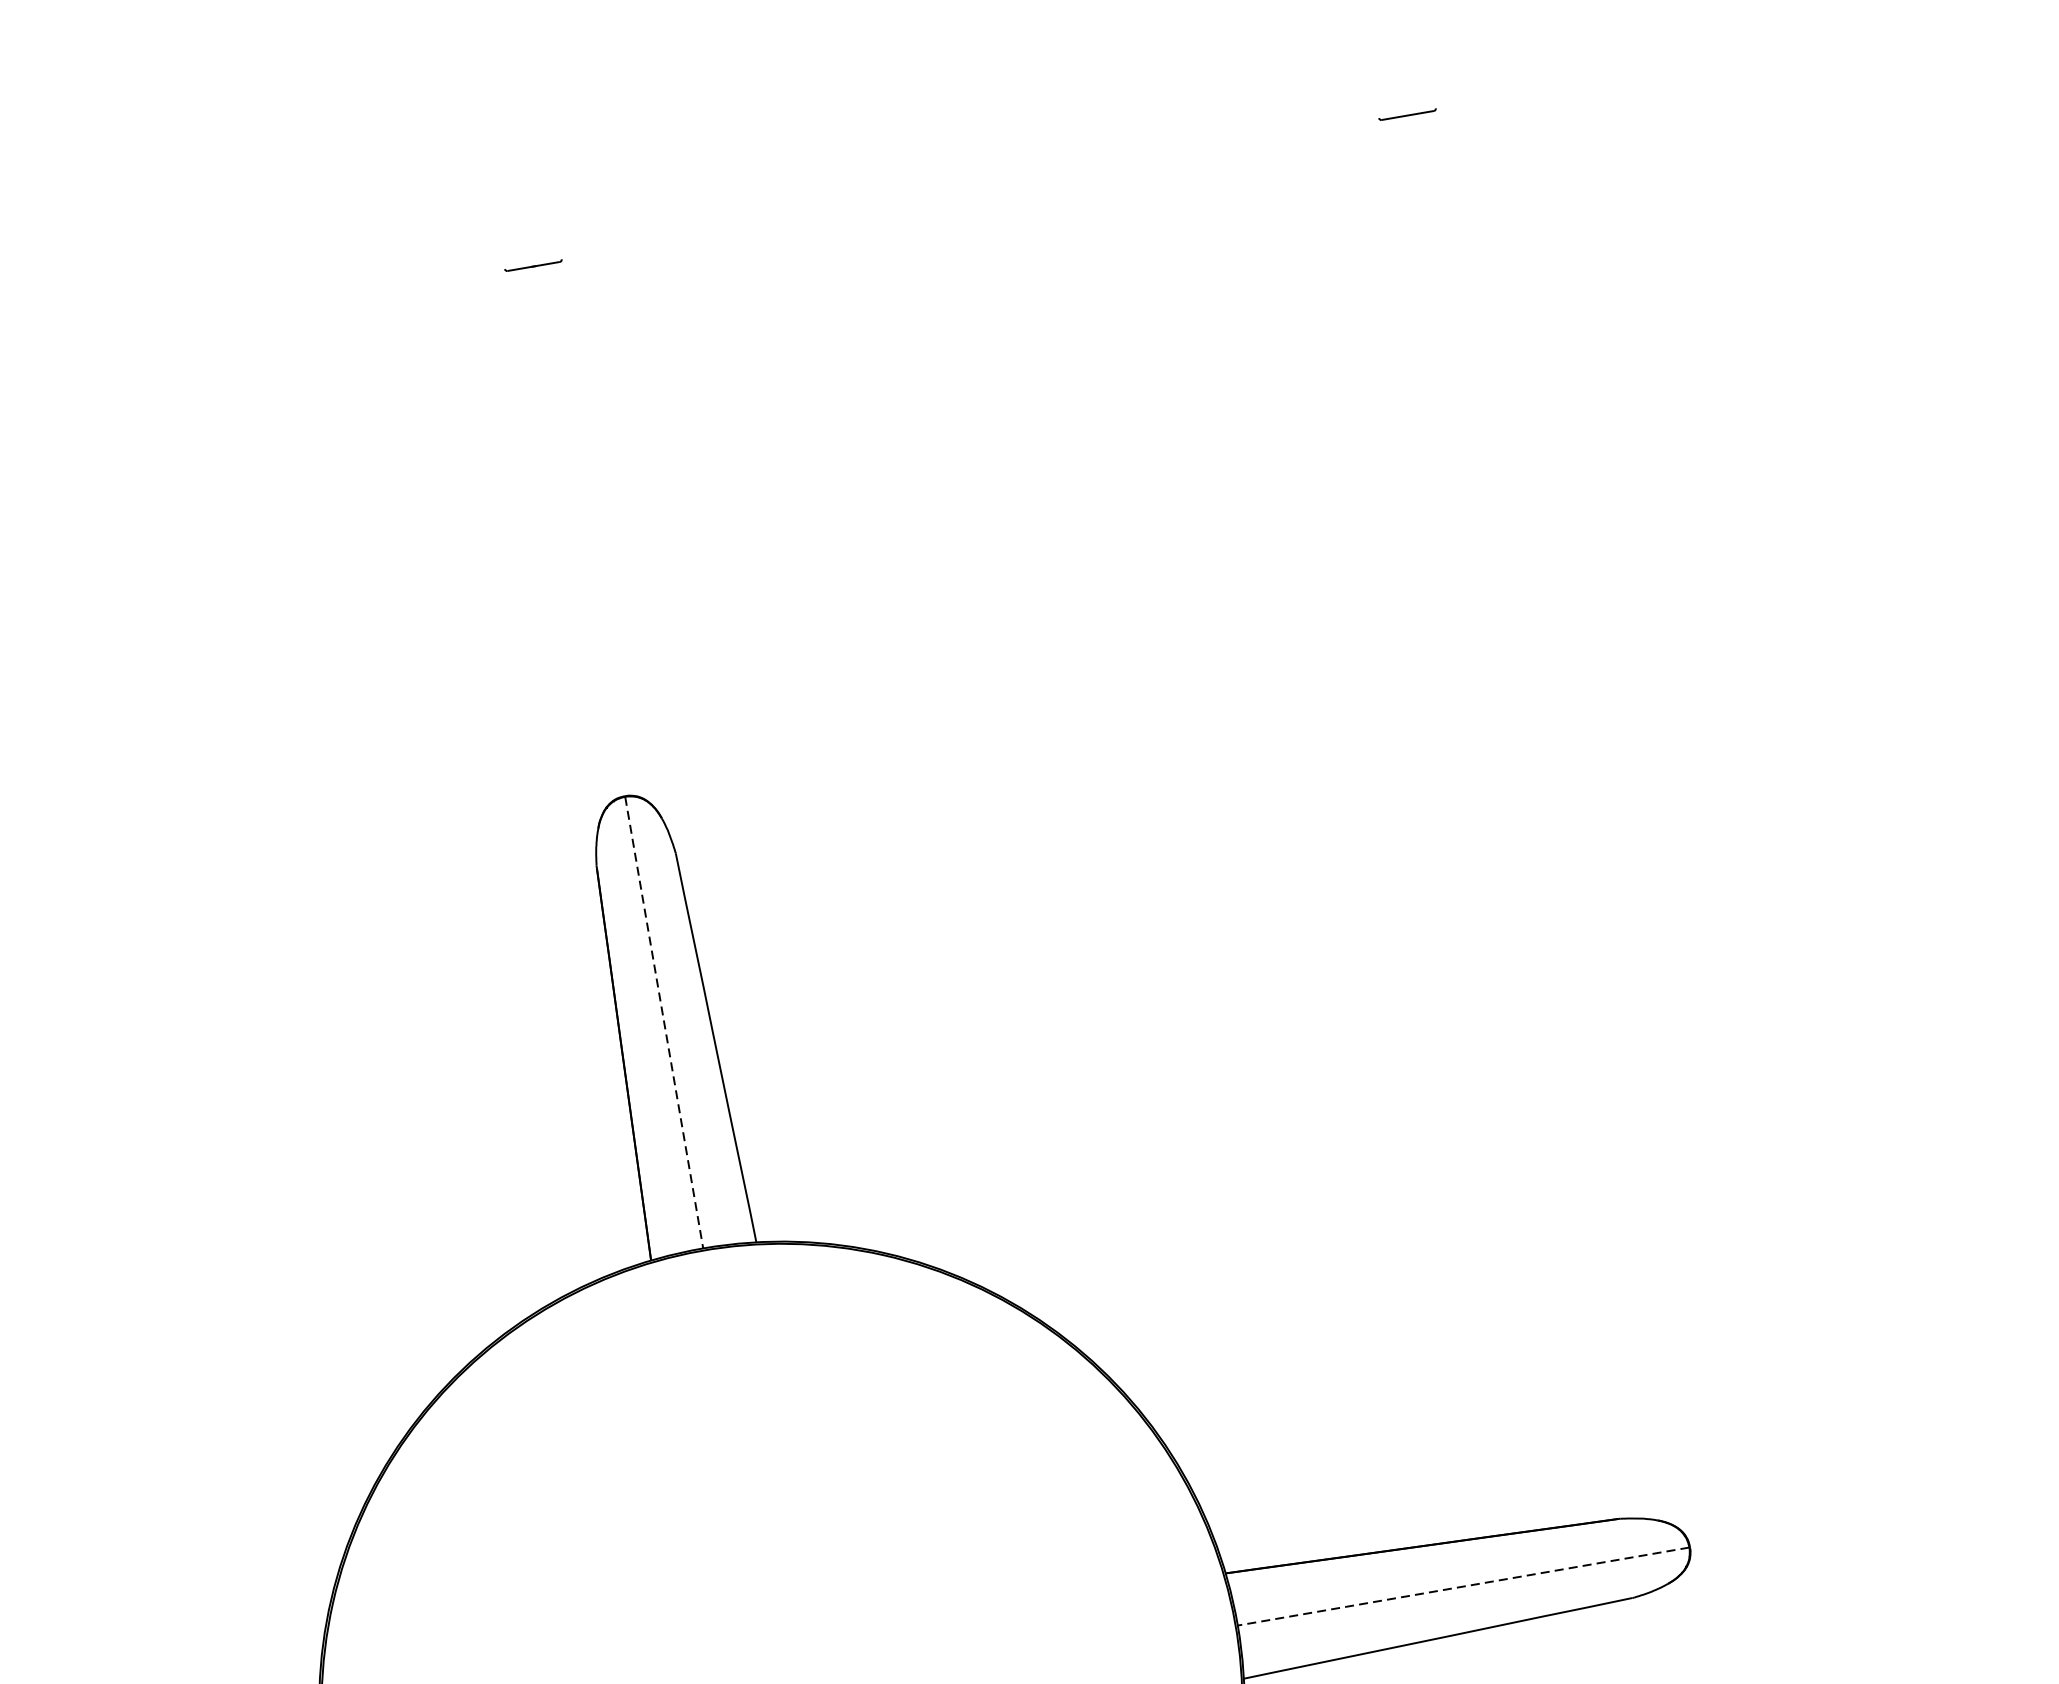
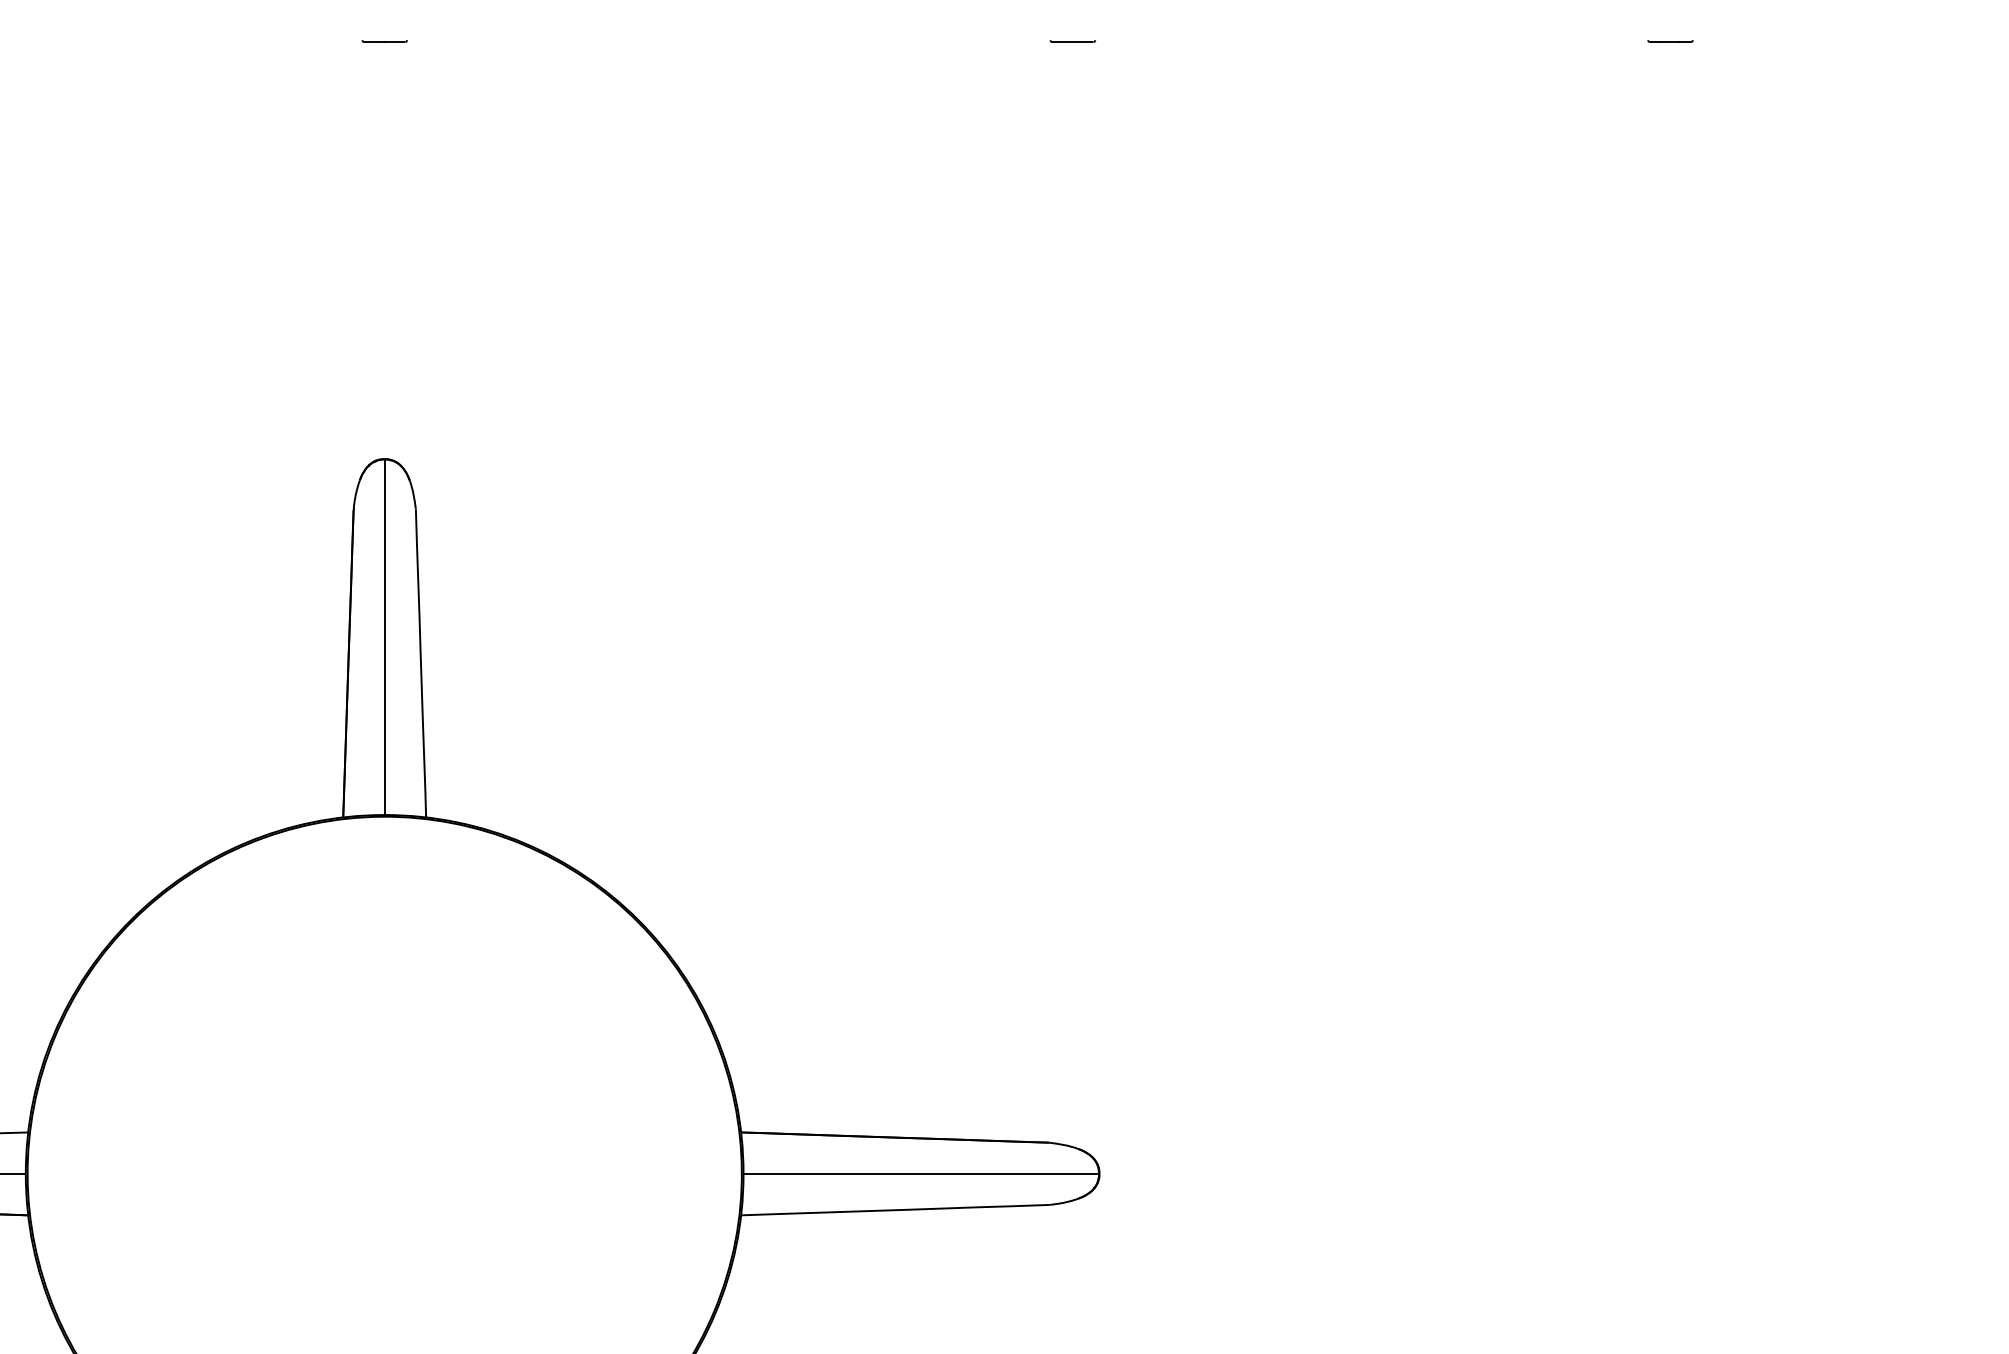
line: (664, 1022) -> (384, 637), dashed -> solid
line: (1463, 1585) -> (921, 1173), dashed -> solid

